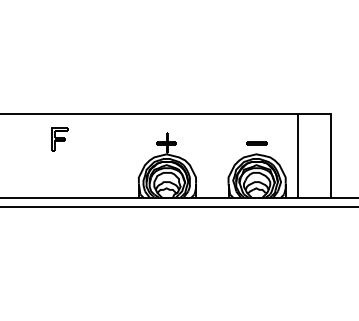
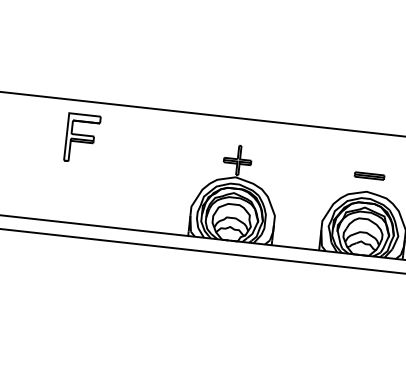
part: (59, 139) -> (81, 138), size x1.43

